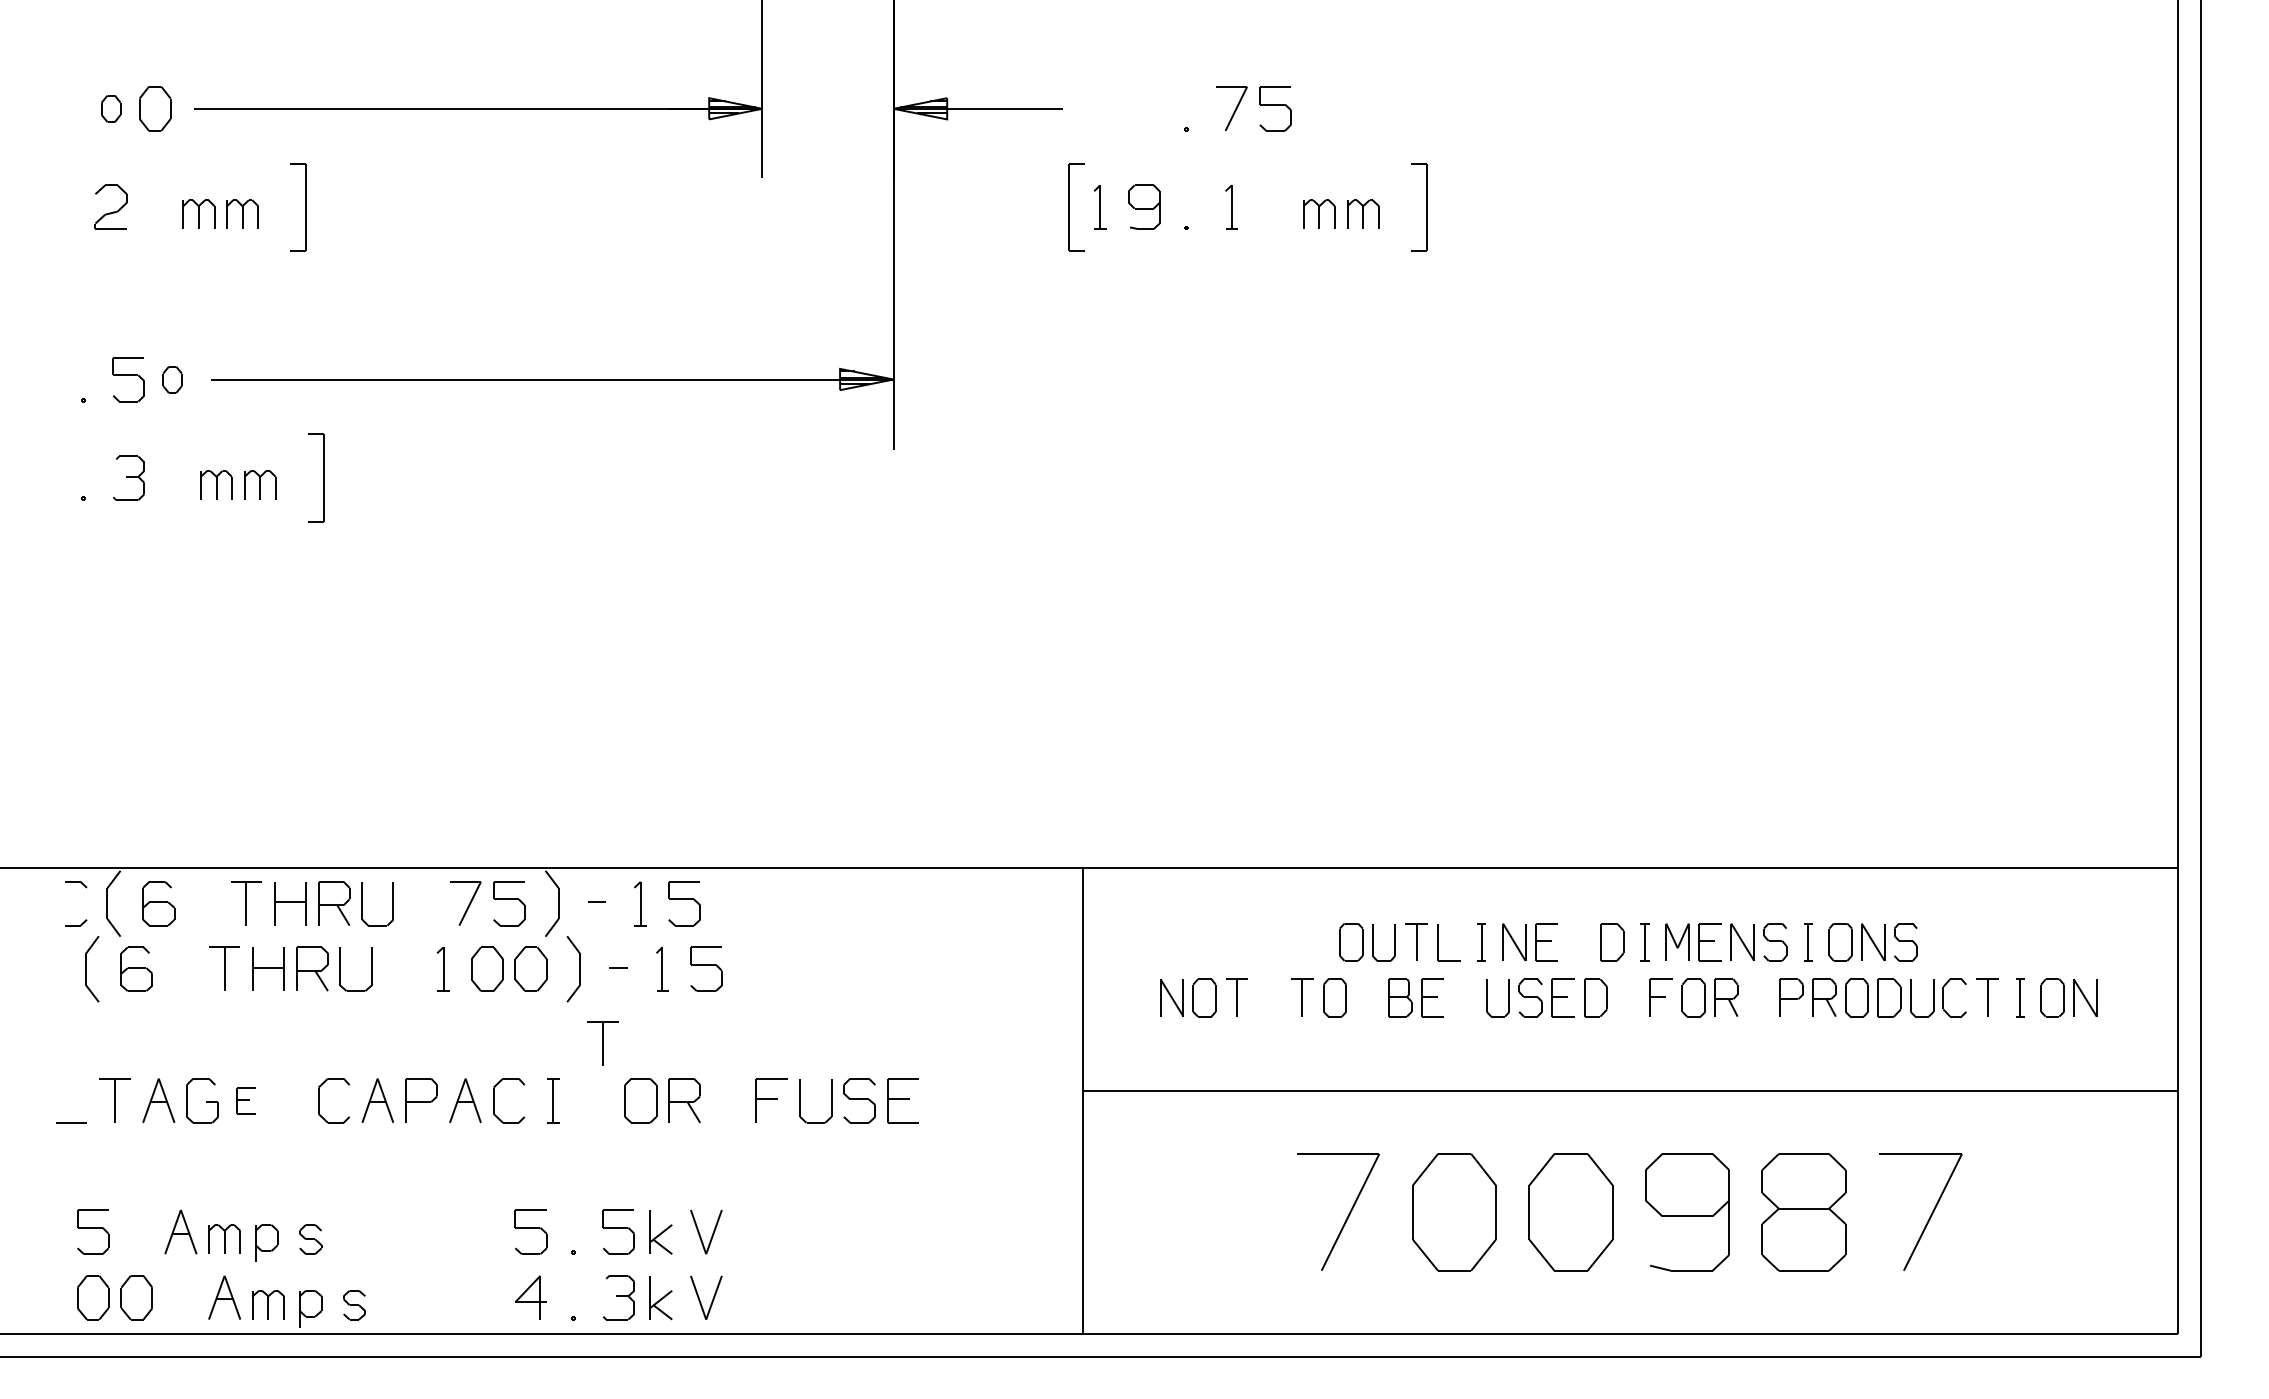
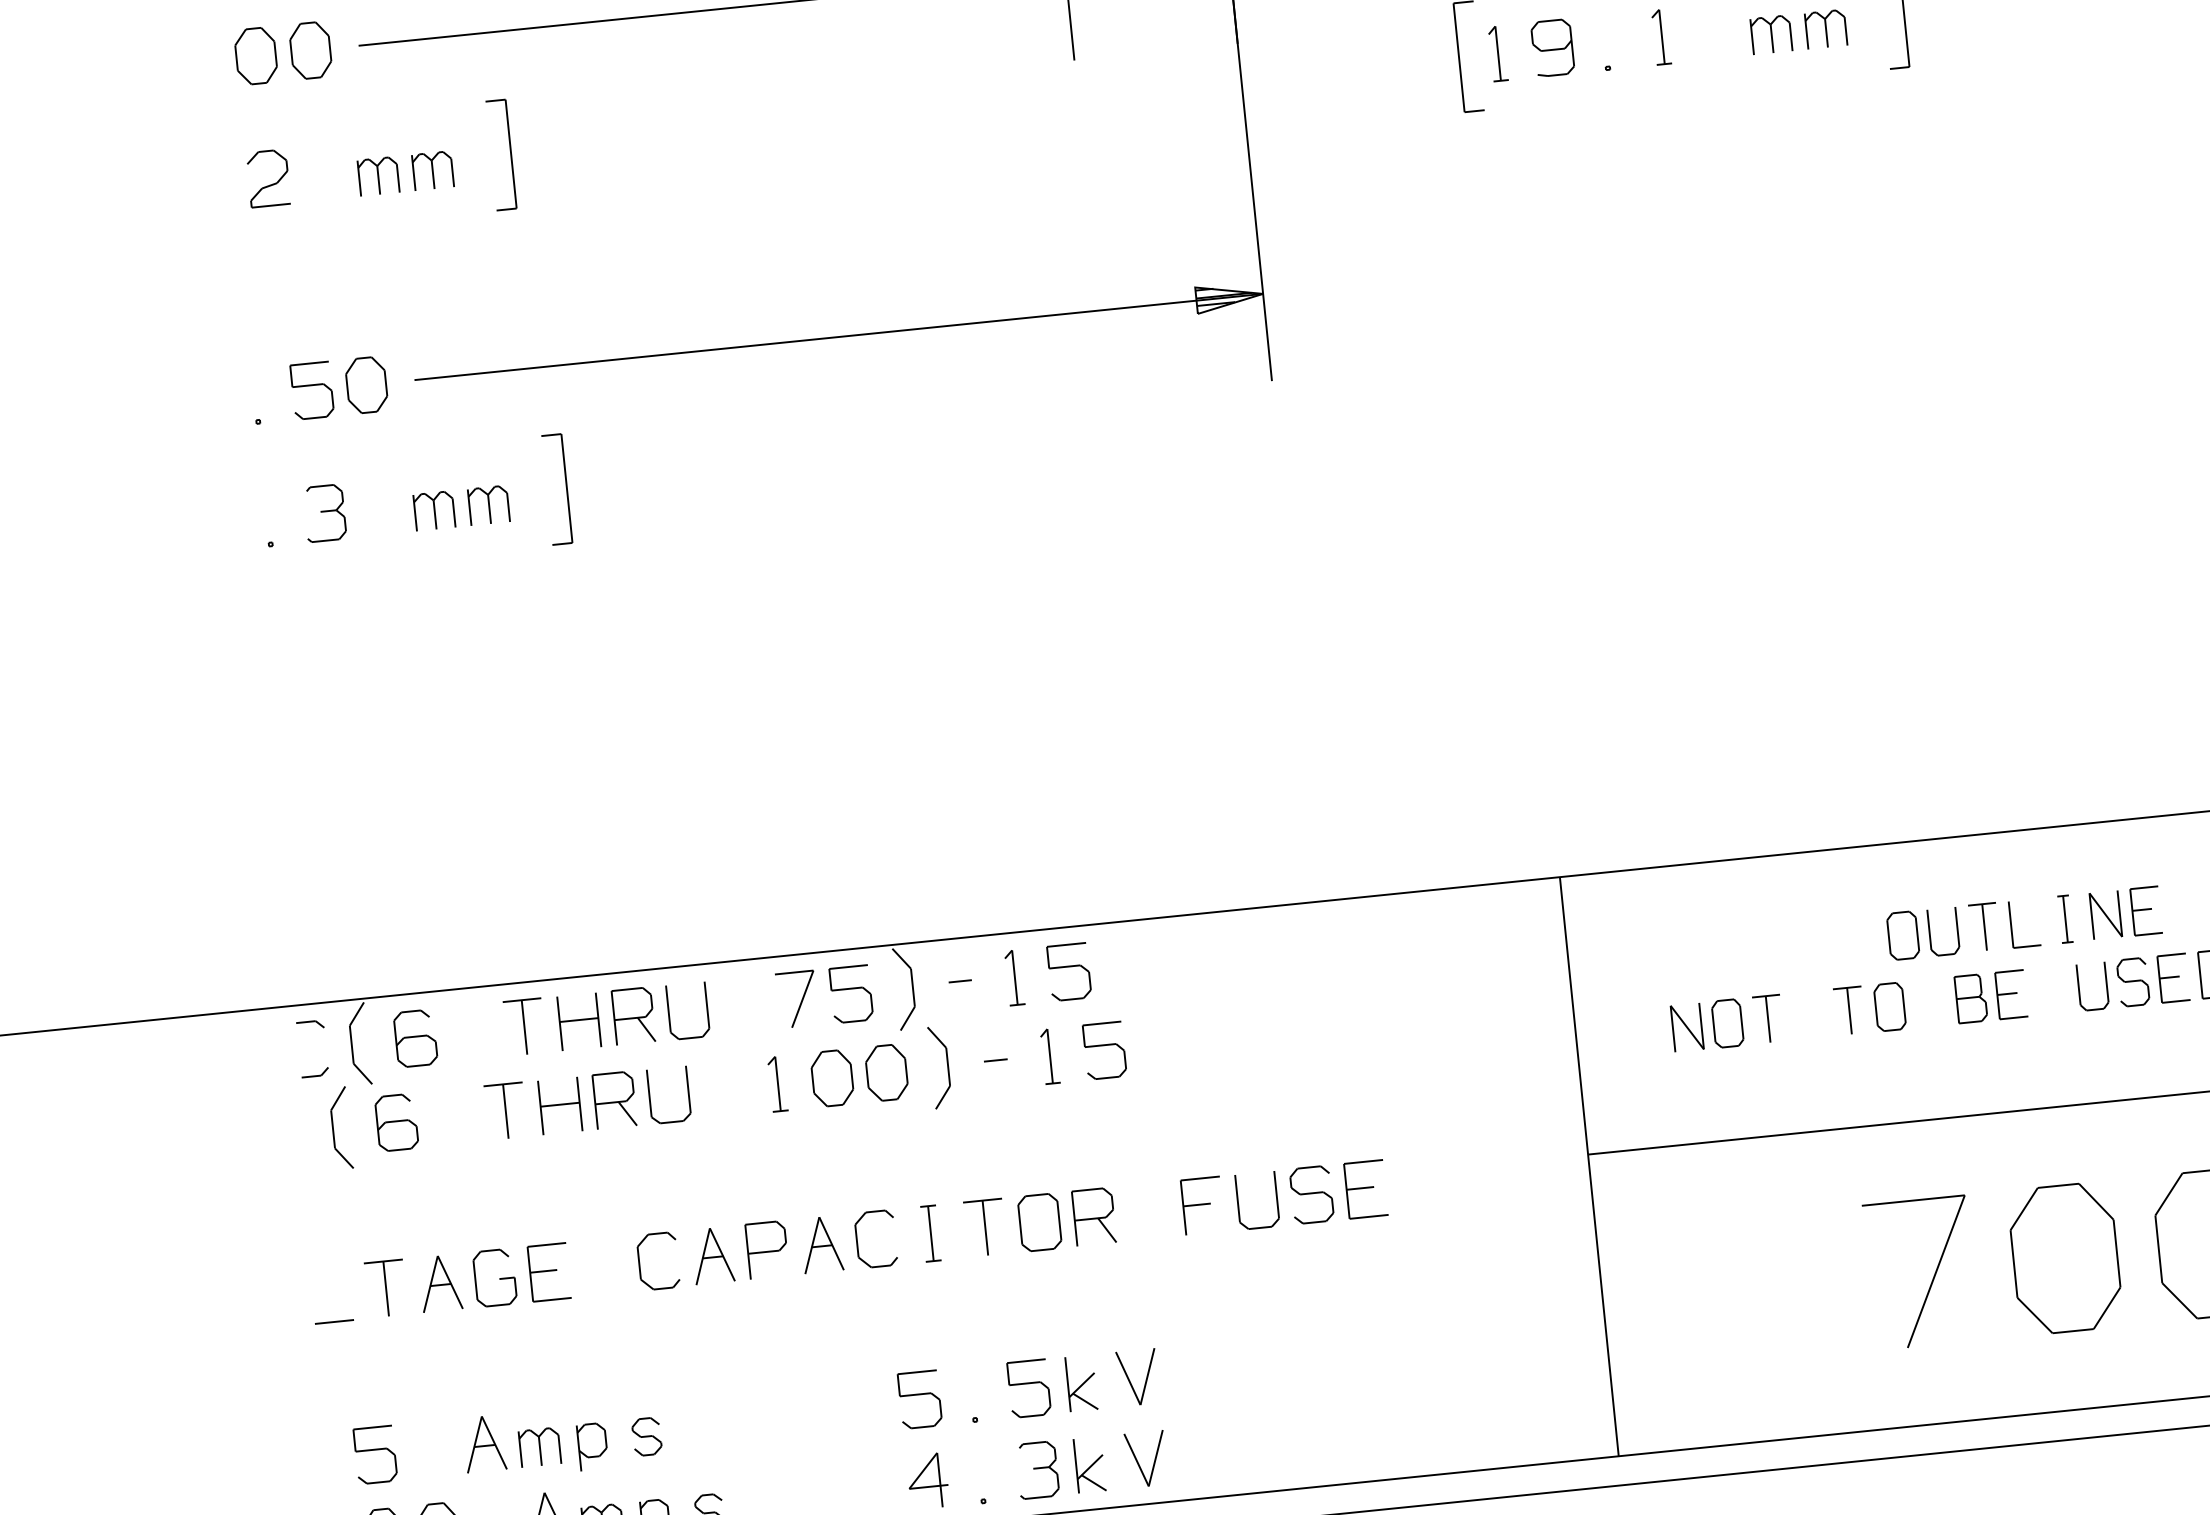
part: (110, 108) -> (255, 55), size x1.67
part: (172, 379) -> (366, 384), size x1.67
part: (602, 1043) -> (984, 1227), moved
part: (245, 1100) -> (548, 1272), size x1.67

